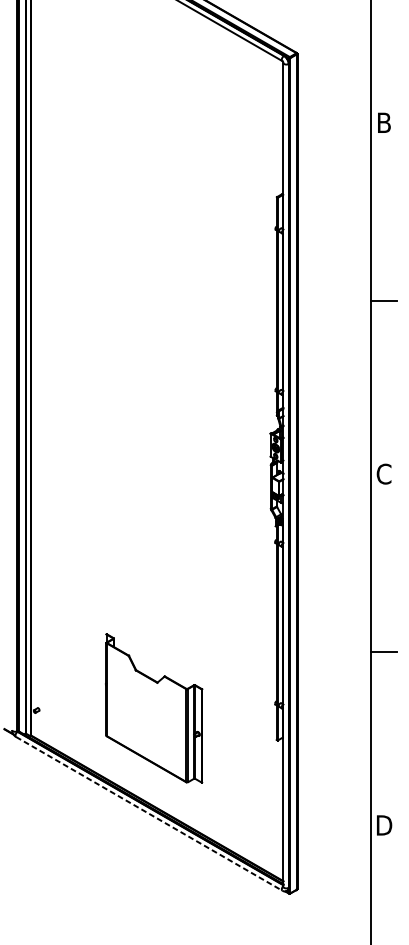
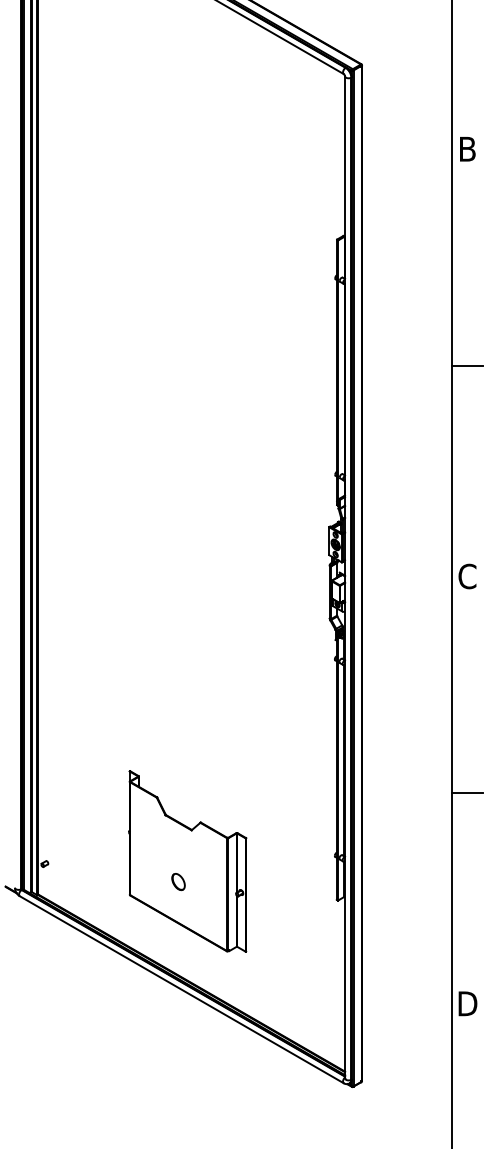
part: (146, 725) -> (178, 882), added
line: (149, 814) -> (182, 990), dashed -> solid

